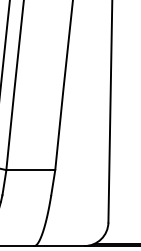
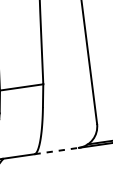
line: (59, 246) -> (56, 151), solid -> dashed

